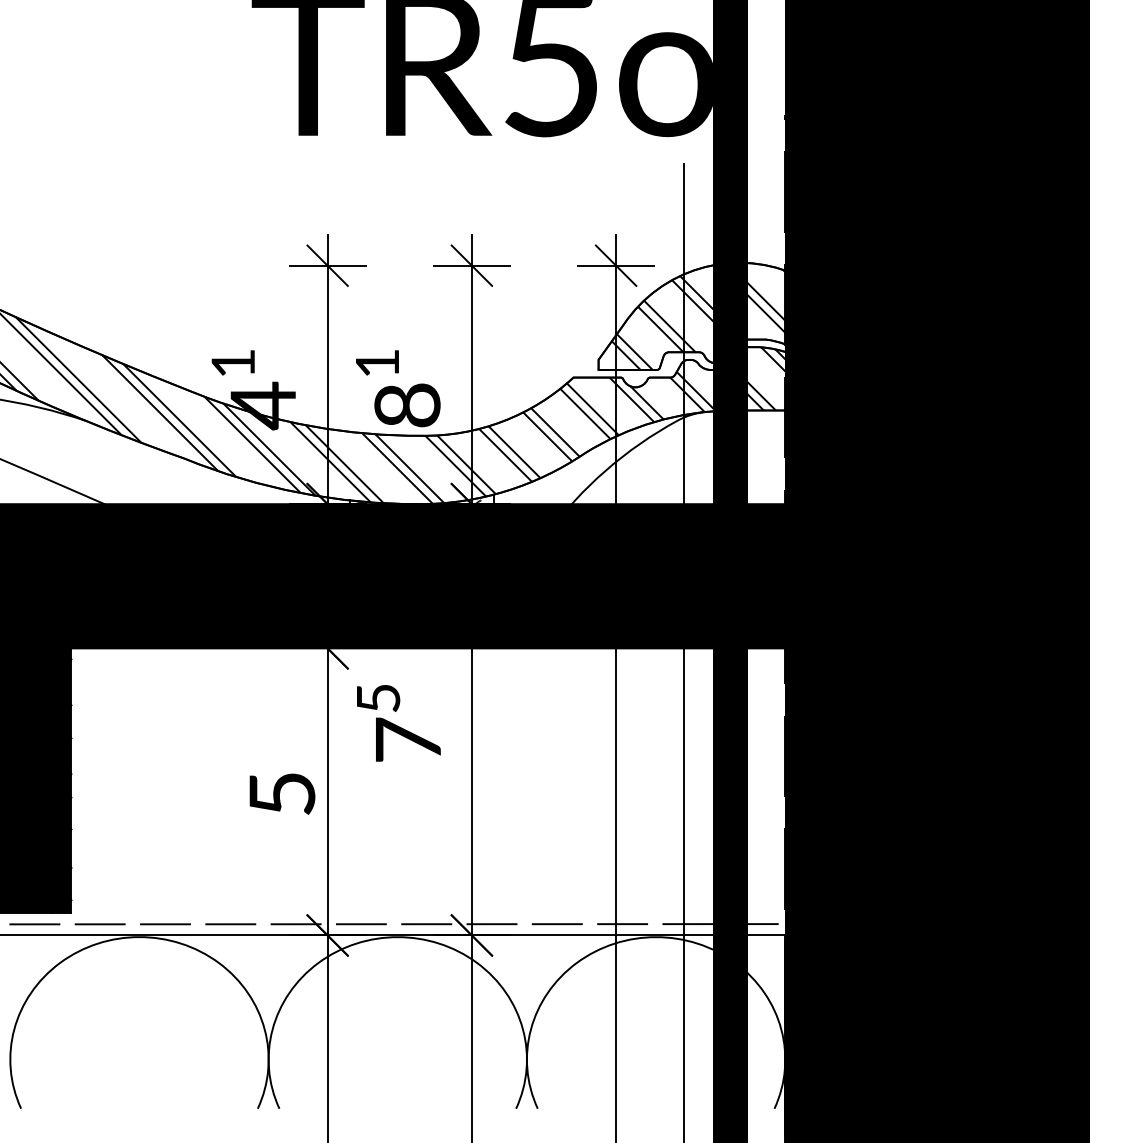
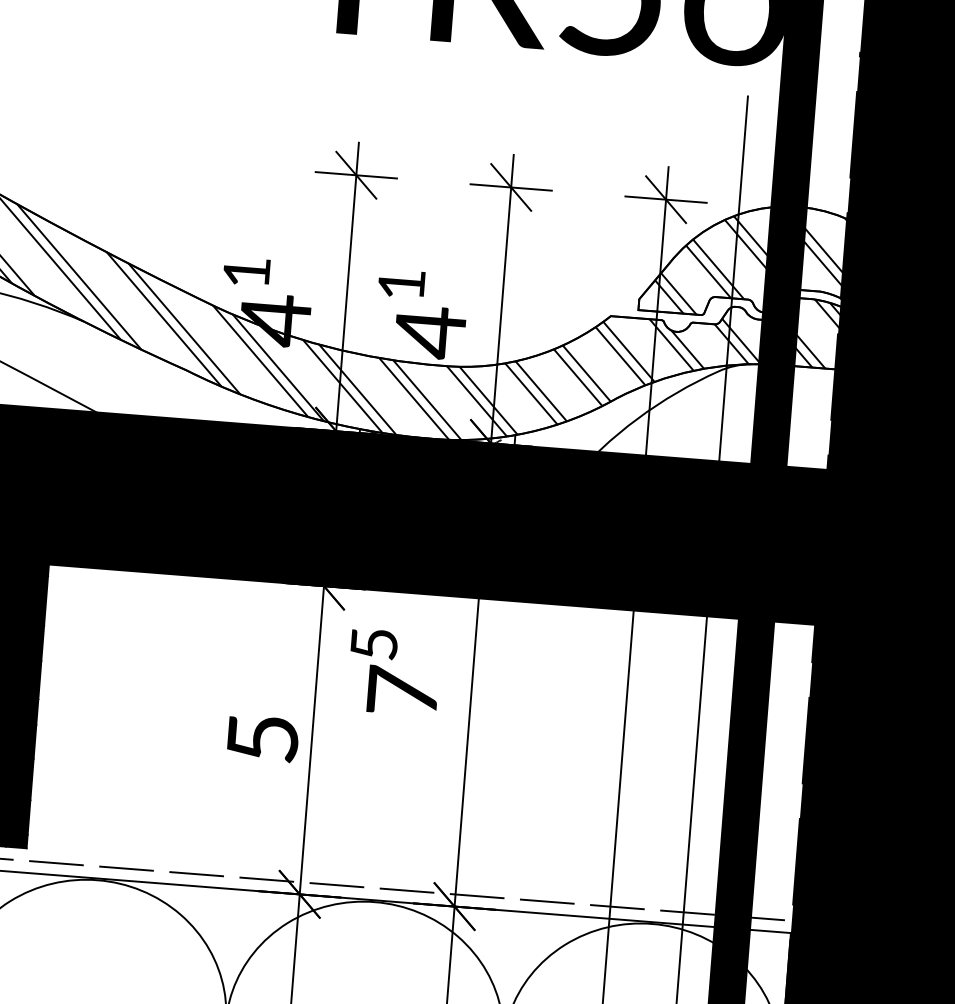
text: (407, 405) -> (430, 332), 8 -> 4

